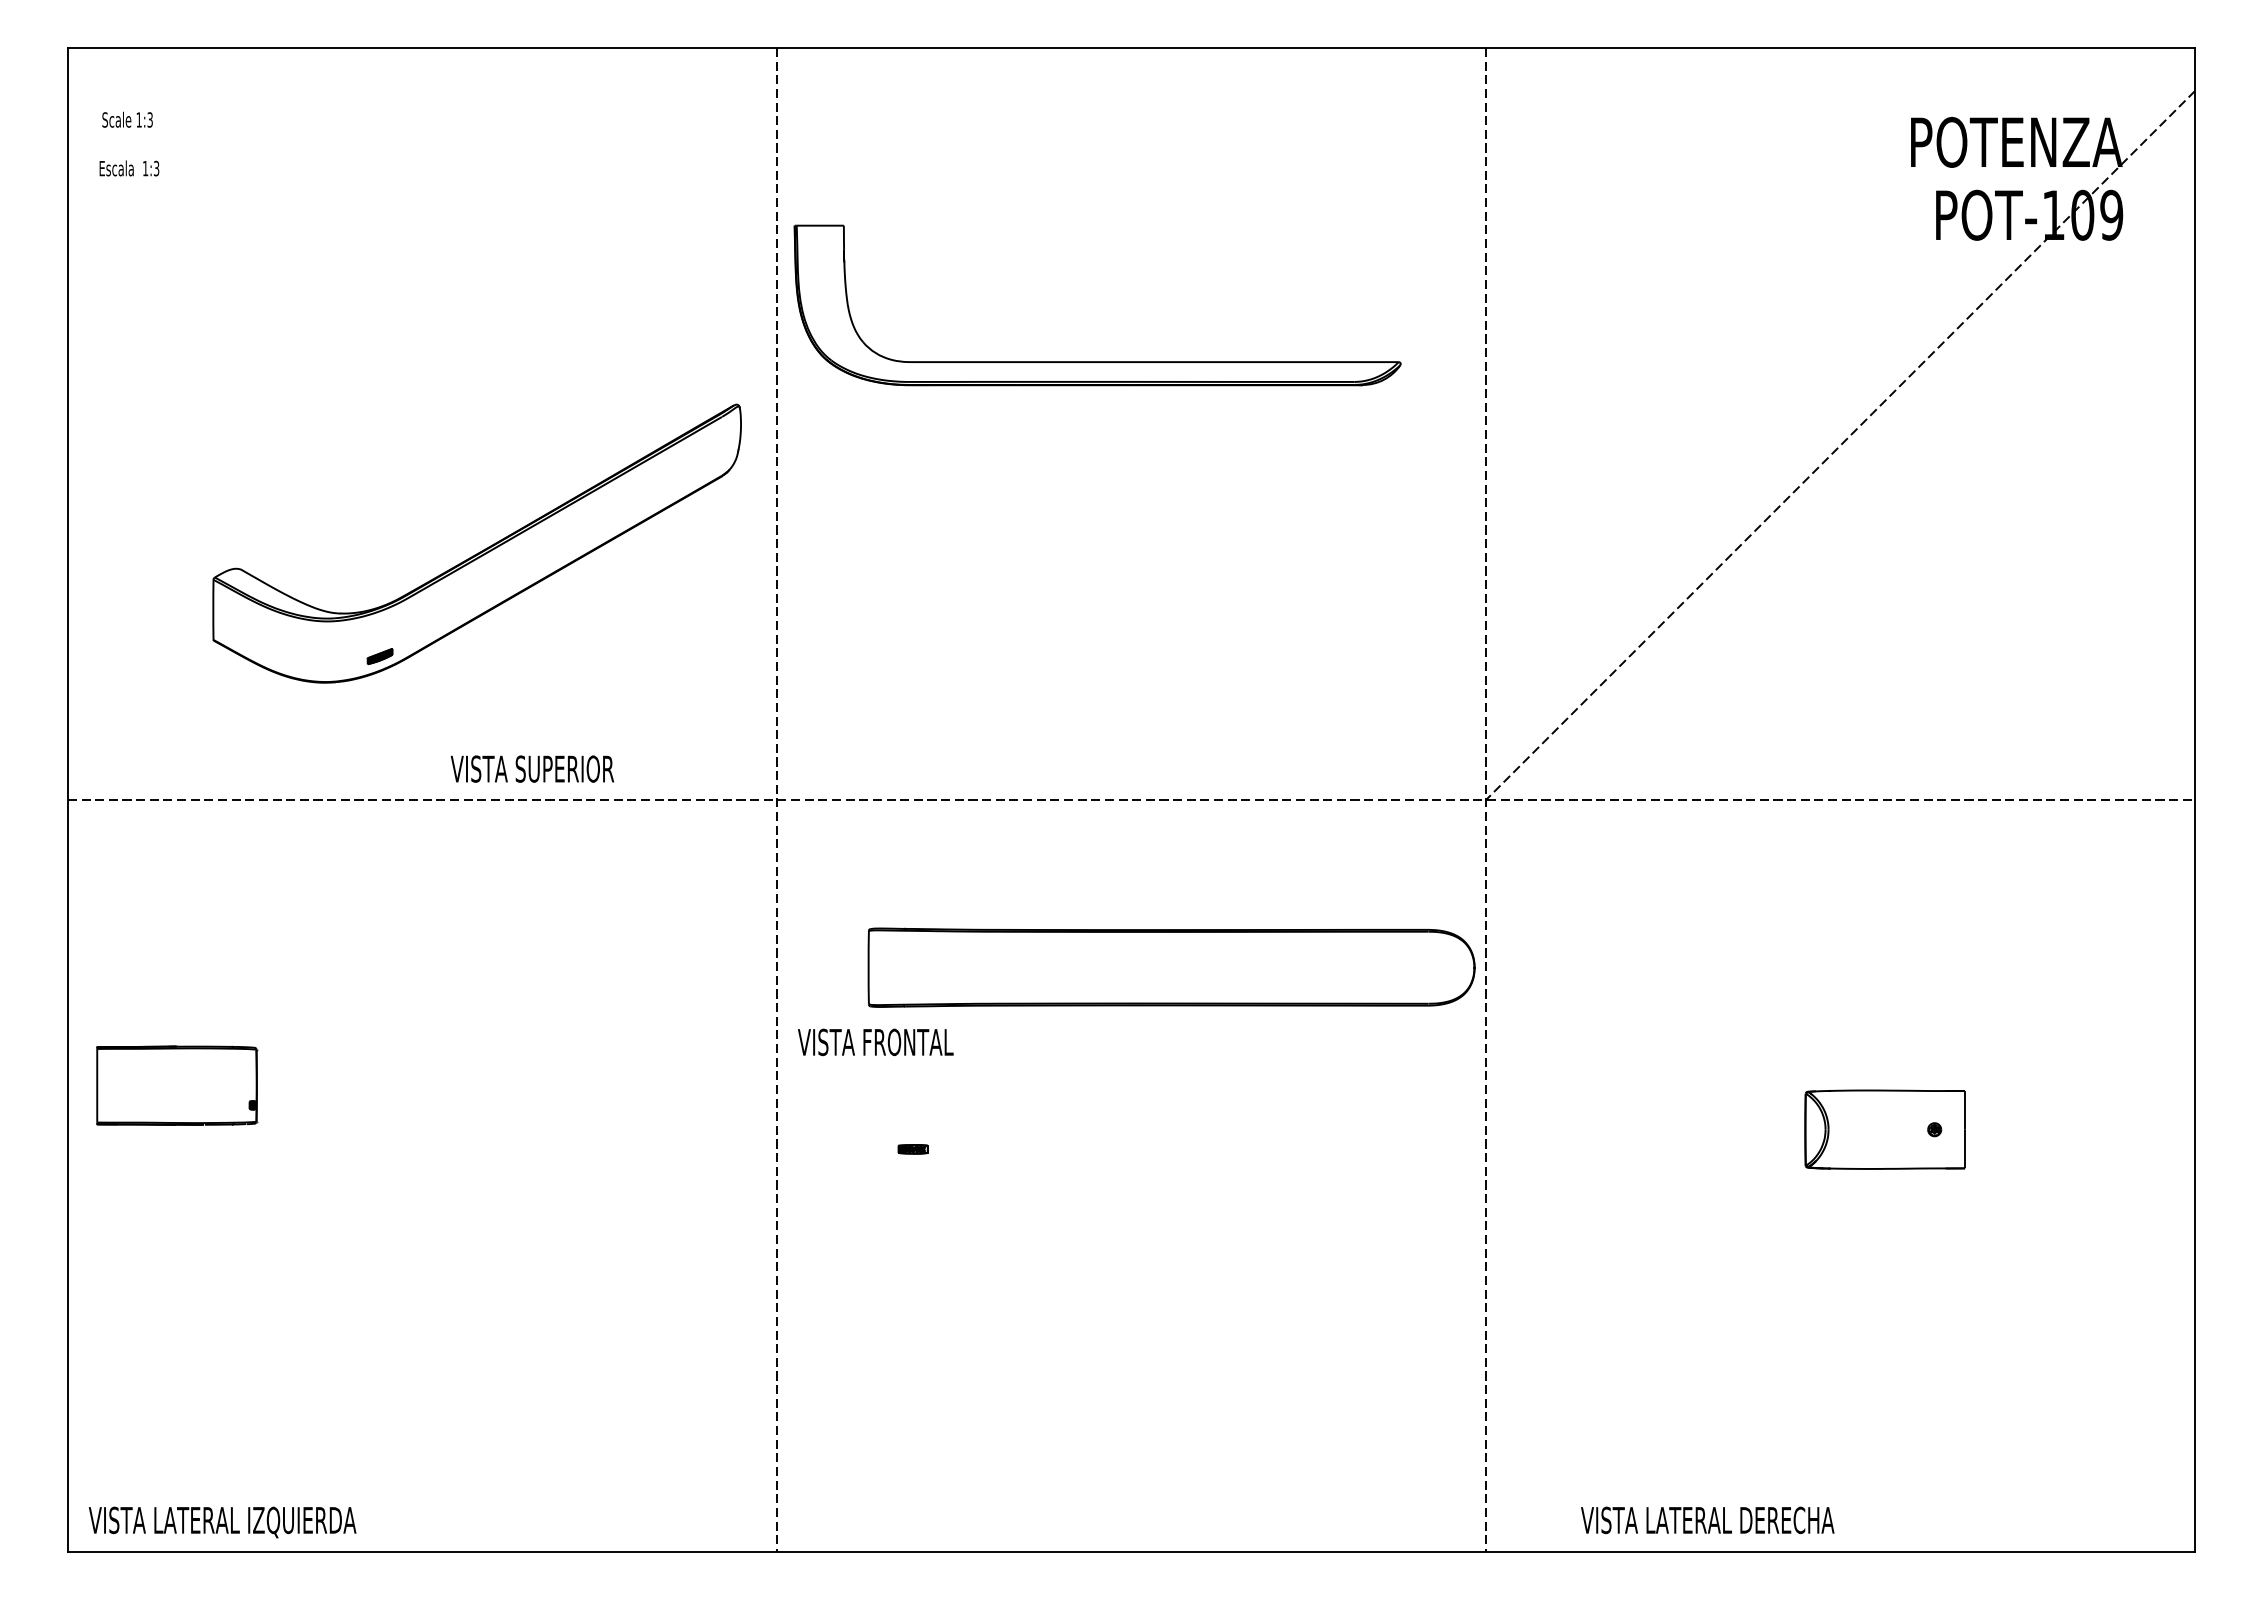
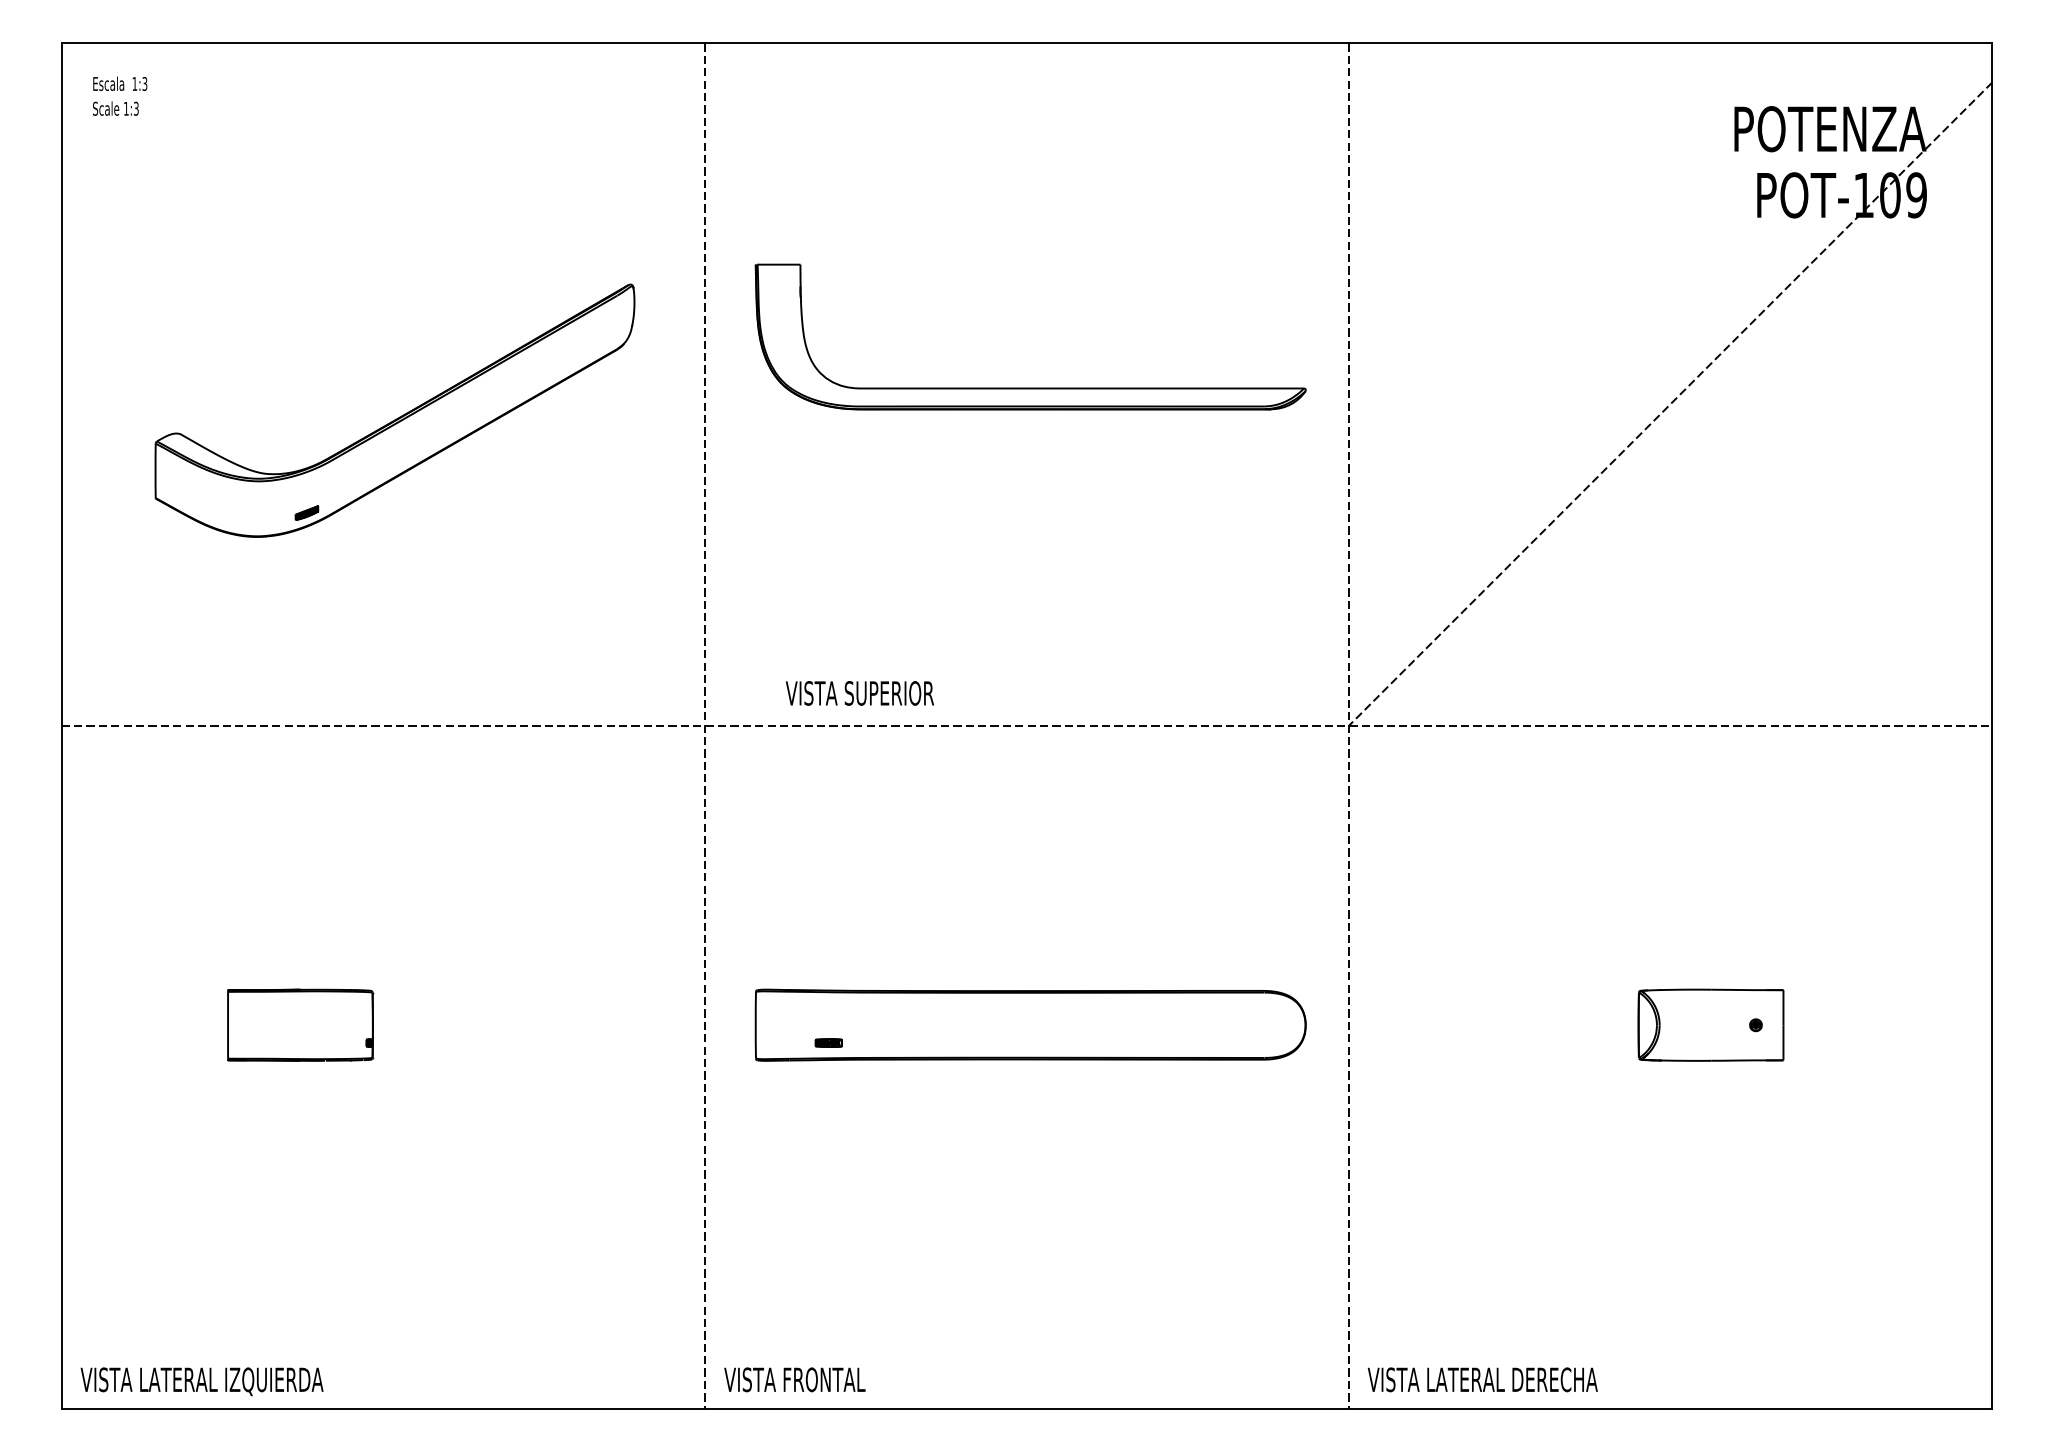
text: (129, 168) -> (120, 83), moved
part: (1097, 361) -> (1030, 387), moved
part: (481, 550) -> (398, 416), moved
text: (531, 768) -> (859, 692), moved
part: (1171, 967) -> (1030, 1025), moved
text: (875, 1042) -> (794, 1379), moved
part: (177, 1085) -> (300, 1025), moved
text: (1707, 1520) -> (1482, 1379), moved

